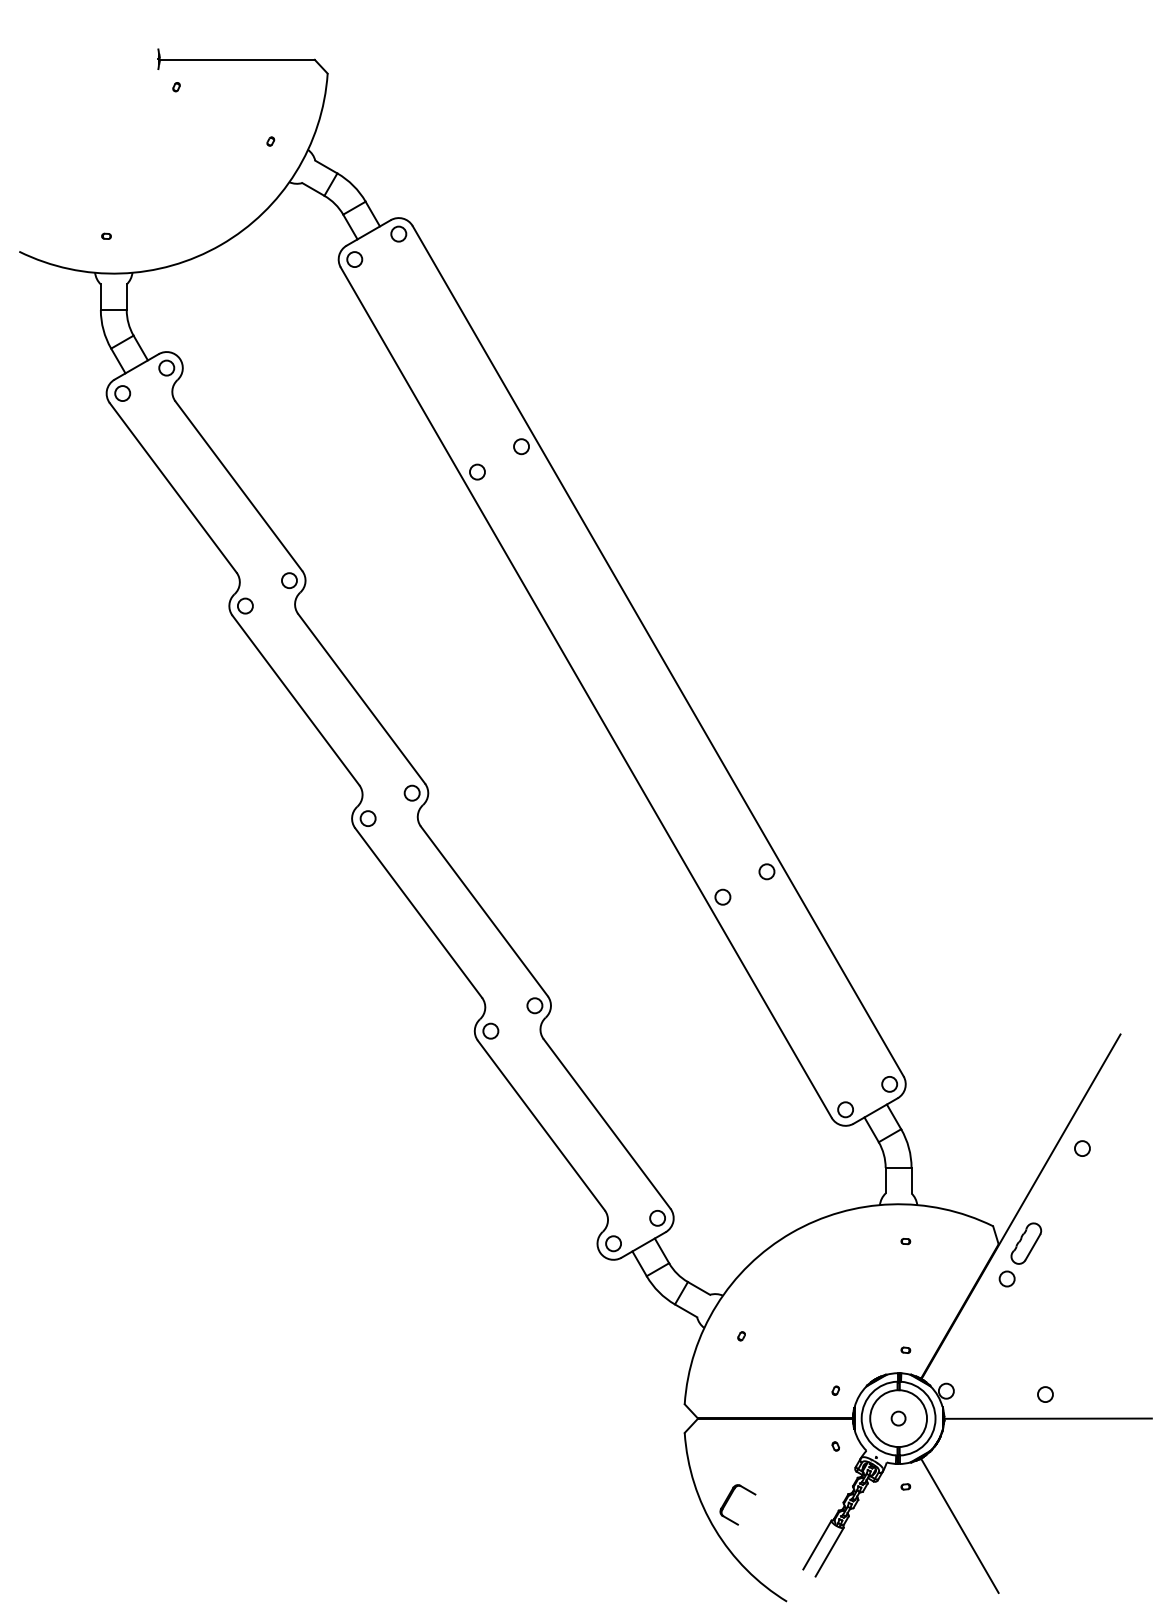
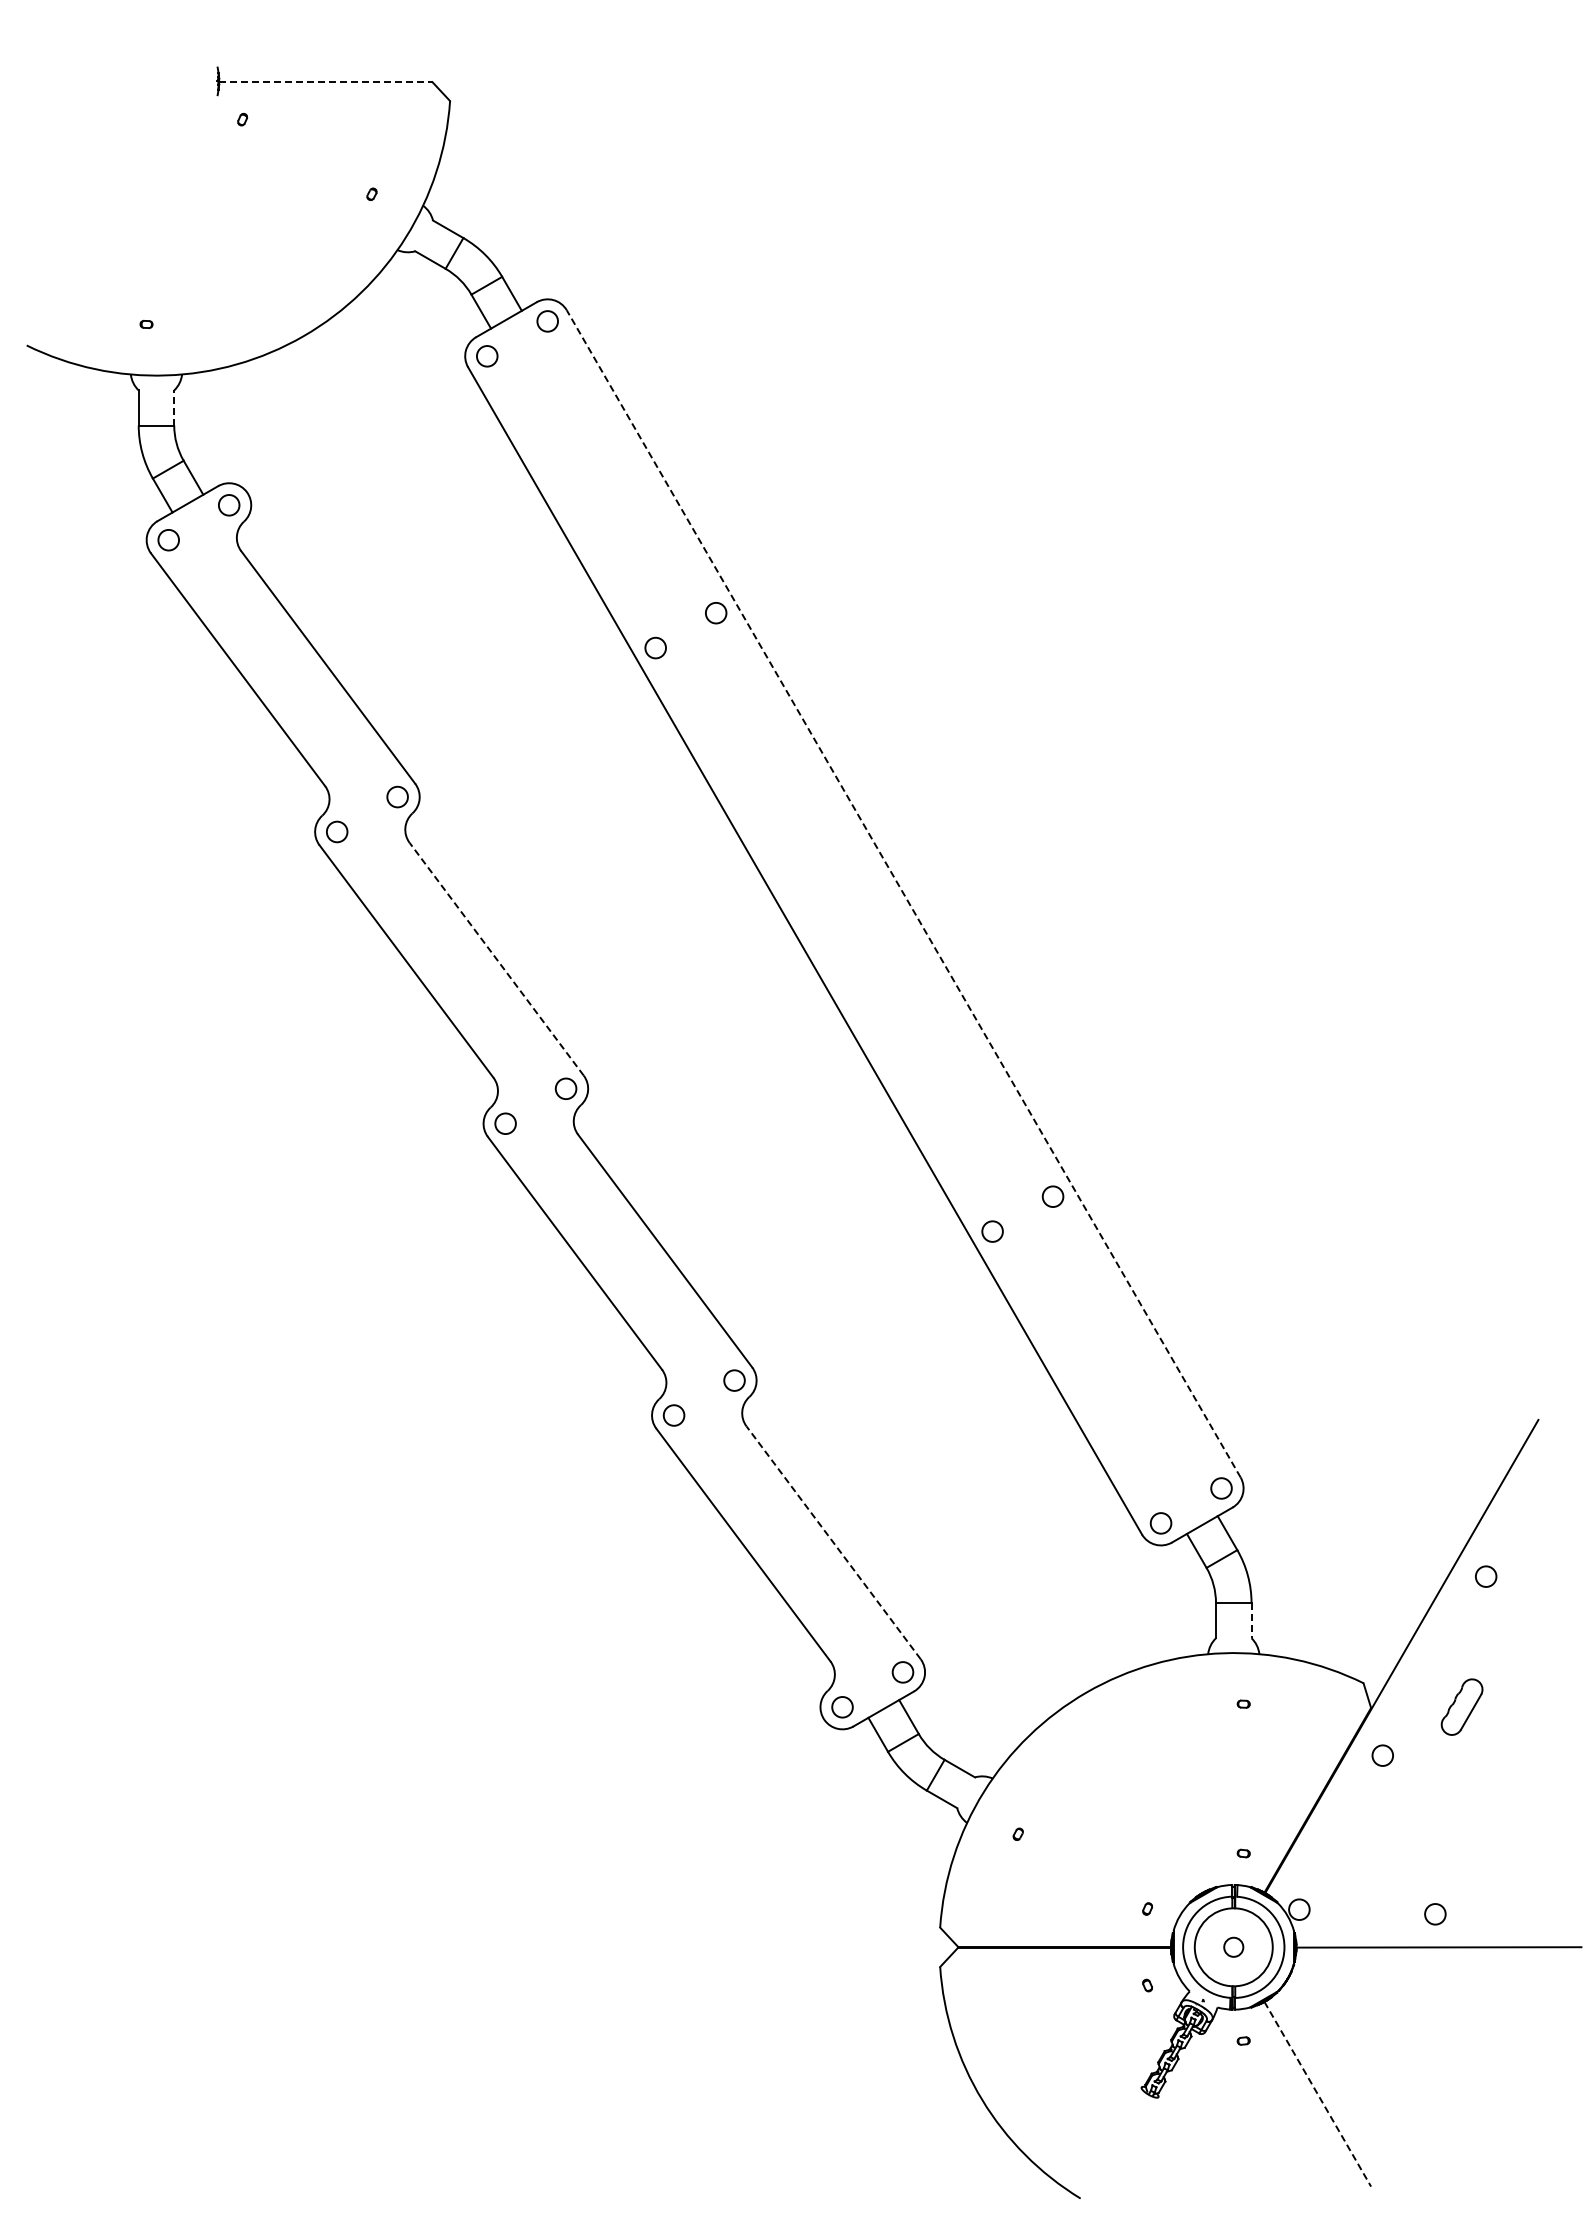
line: (236, 60) -> (325, 82), solid -> dashed
line: (126, 296) -> (174, 407), solid -> dashed
line: (657, 650) -> (903, 893), solid -> dashed
line: (361, 698) -> (496, 958), solid -> dashed
line: (607, 1123) -> (833, 1542), solid -> dashed
line: (911, 1180) -> (1251, 1620), solid -> dashed
part: (1025, 1243) -> (1461, 1706), moved
part: (728, 1500) -> (1000, 2059), removed
line: (959, 1525) -> (1317, 2094), solid -> dashed
line: (816, 1544) -> (1121, 2120), removed
line: (829, 1552) -> (1138, 2130), removed

